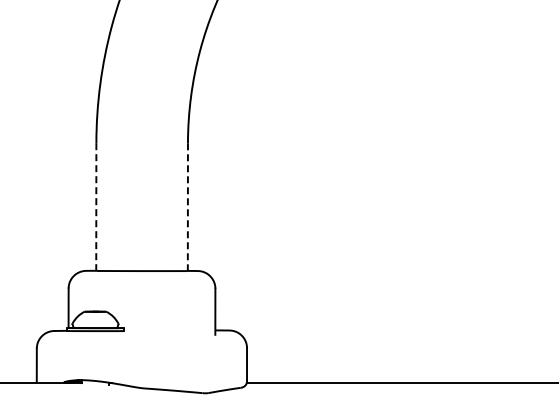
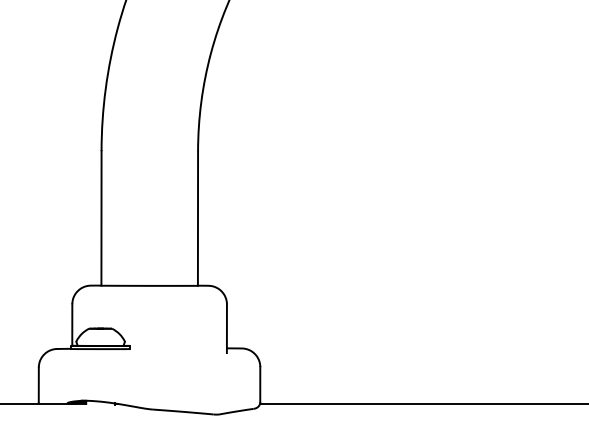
line: (96, 207) -> (101, 218), dashed -> solid
line: (187, 207) -> (197, 218), dashed -> solid

